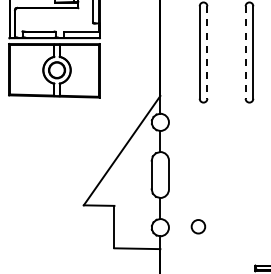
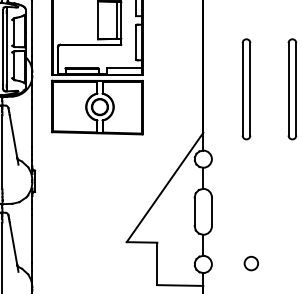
line: (207, 52) -> (250, 89), dashed -> solid
line: (245, 52) -> (288, 89), dashed -> solid
circle: (197, 226) -> (250, 263), moved

